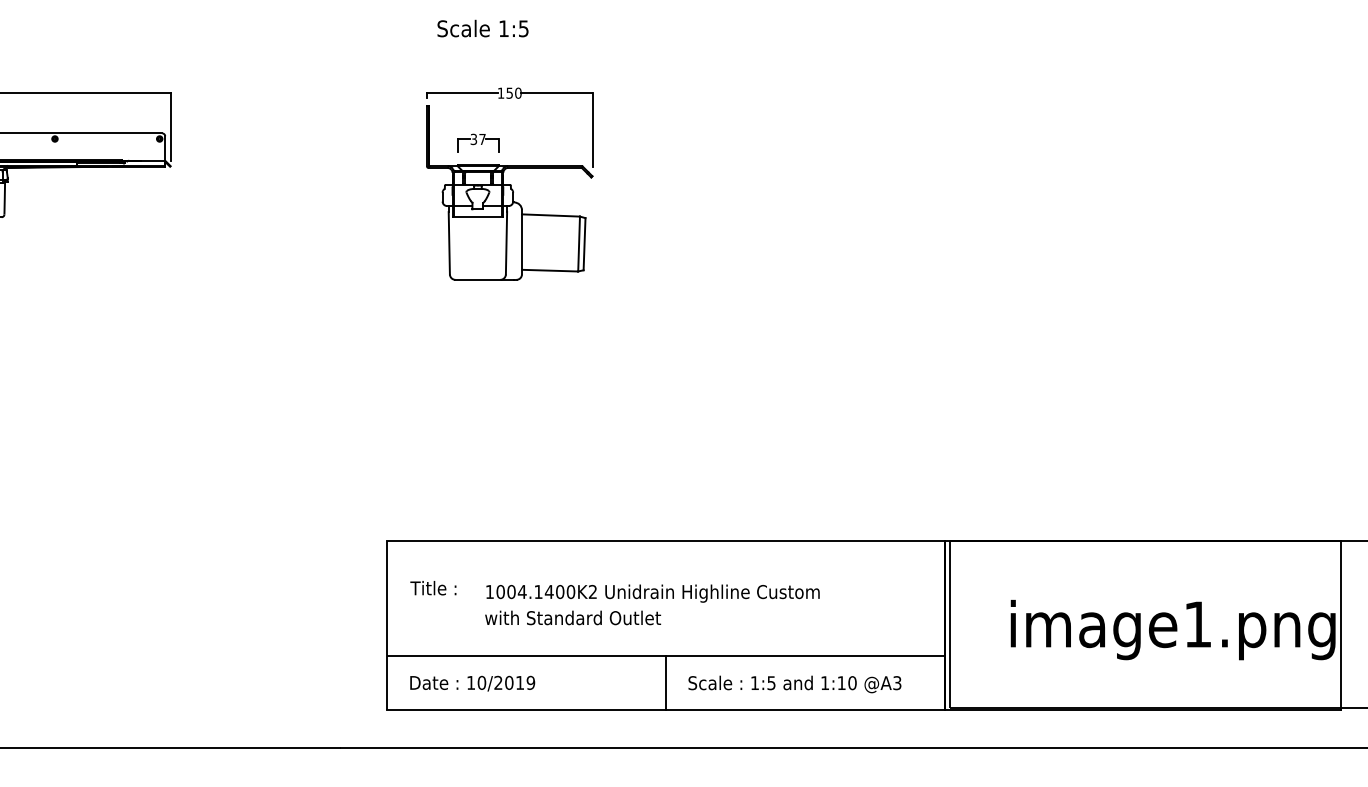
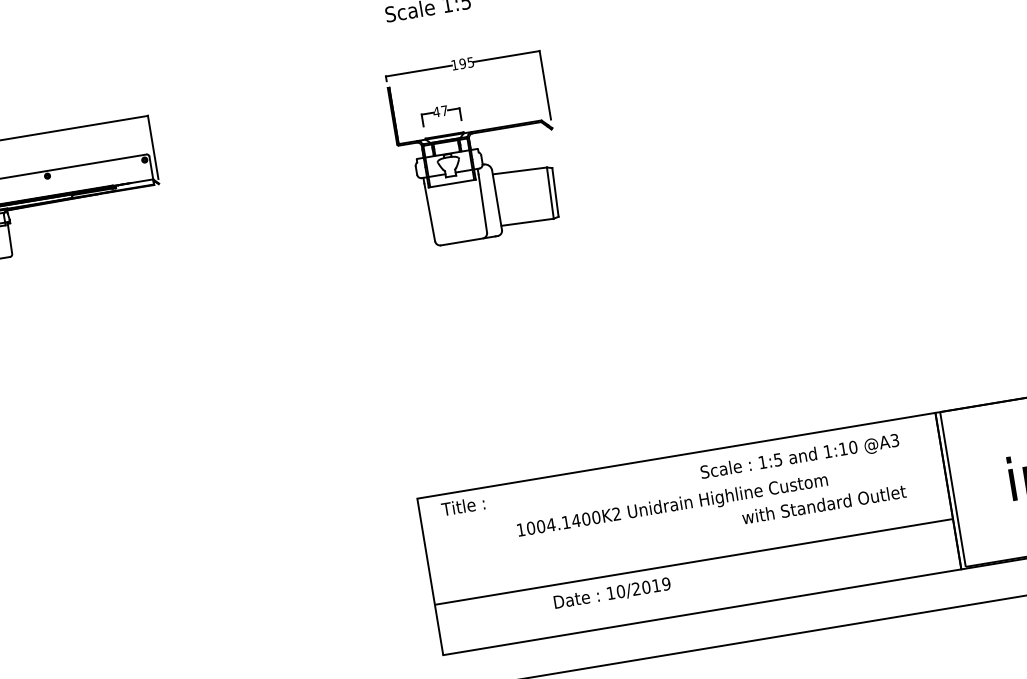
text: (513, 92) -> (466, 62), 150 -> 195
text: (473, 139) -> (436, 112), 37 -> 47
text: (433, 588) -> (463, 506), moved
text: (573, 617) -> (824, 504), moved
line: (665, 682) -> (697, 586), removed
text: (472, 683) -> (612, 593), moved
text: (794, 684) -> (799, 457), moved

